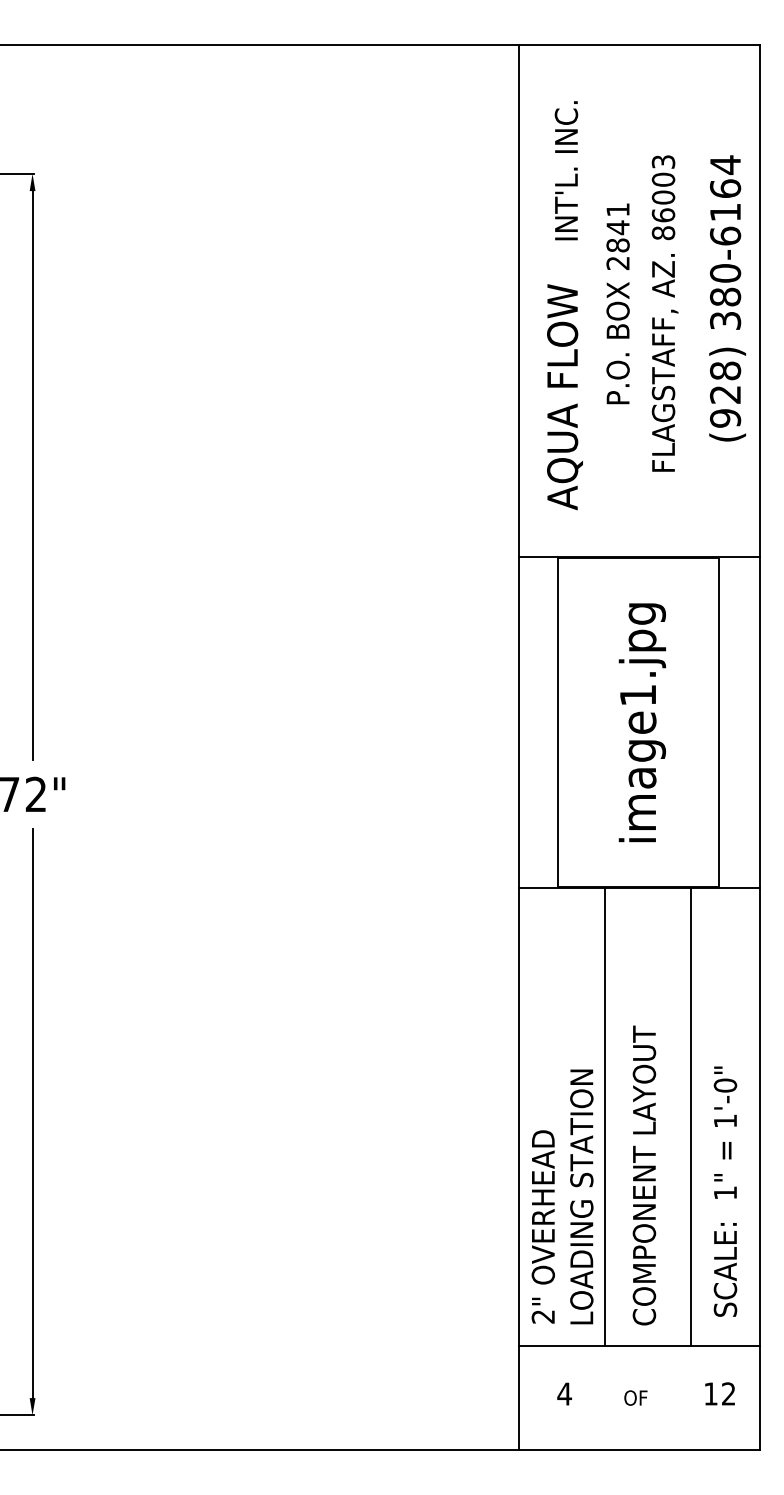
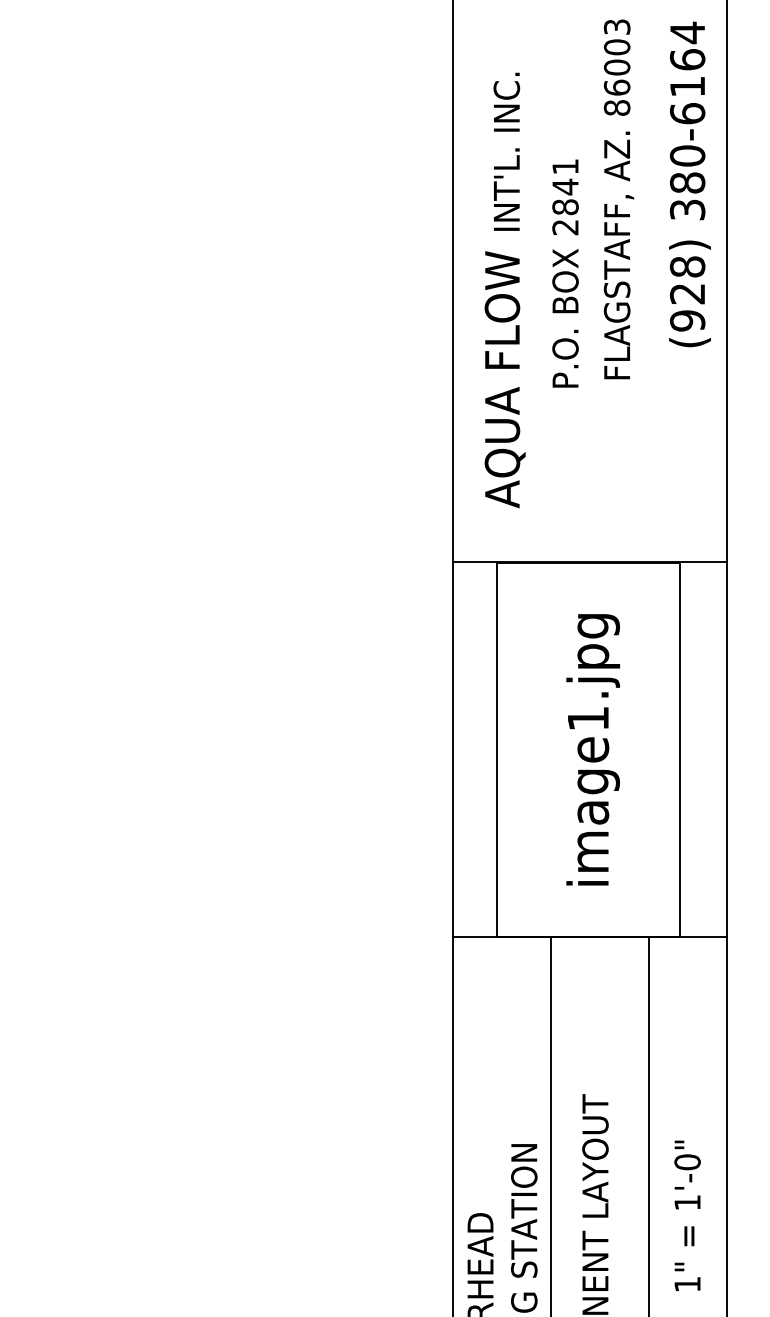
text: (566, 170) -> (506, 151), moved
text: (727, 298) -> (689, 184), moved
text: (664, 313) -> (618, 199), moved

